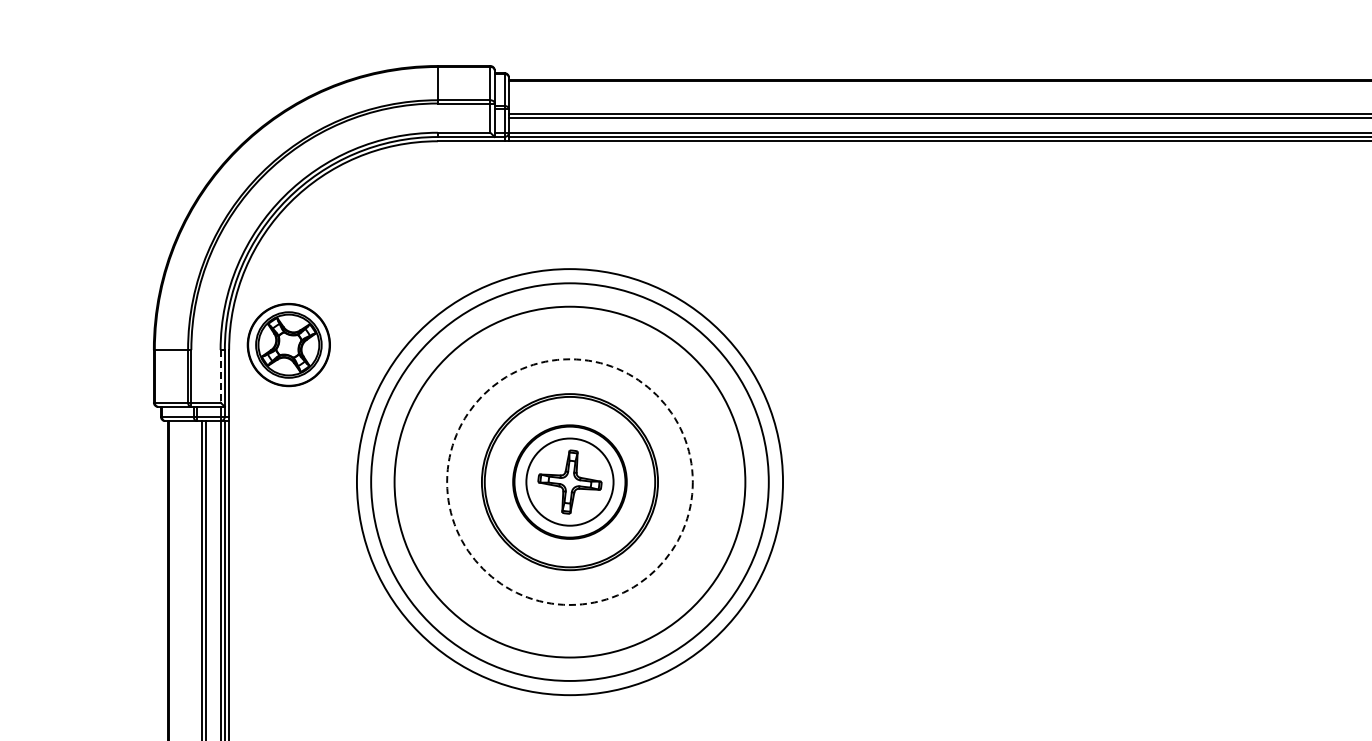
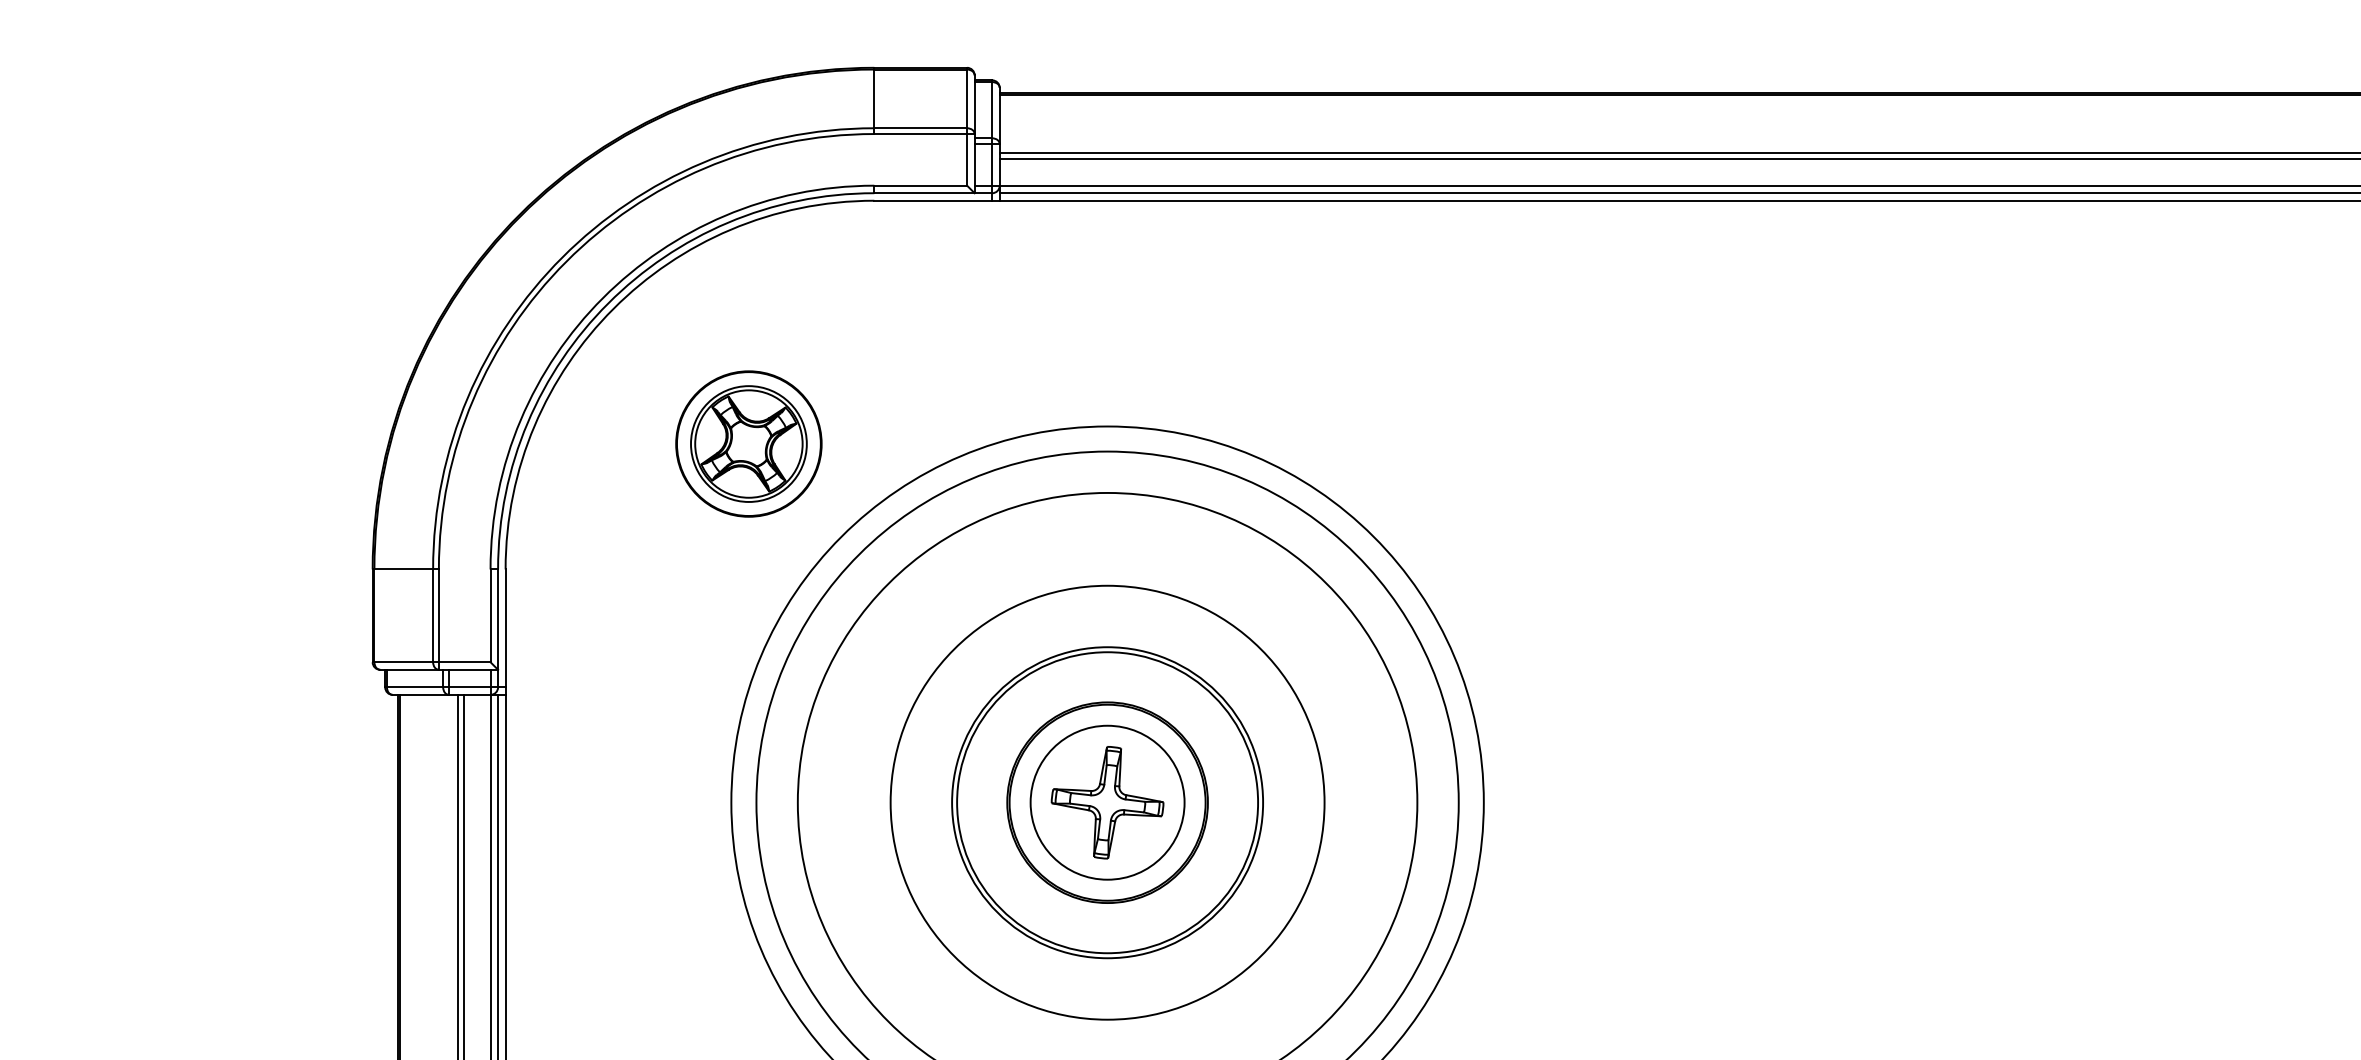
part: (288, 345) -> (748, 444), moved
line: (220, 376) -> (490, 616), dashed -> solid
circle: (569, 481) -> (1106, 801), dashed -> solid

